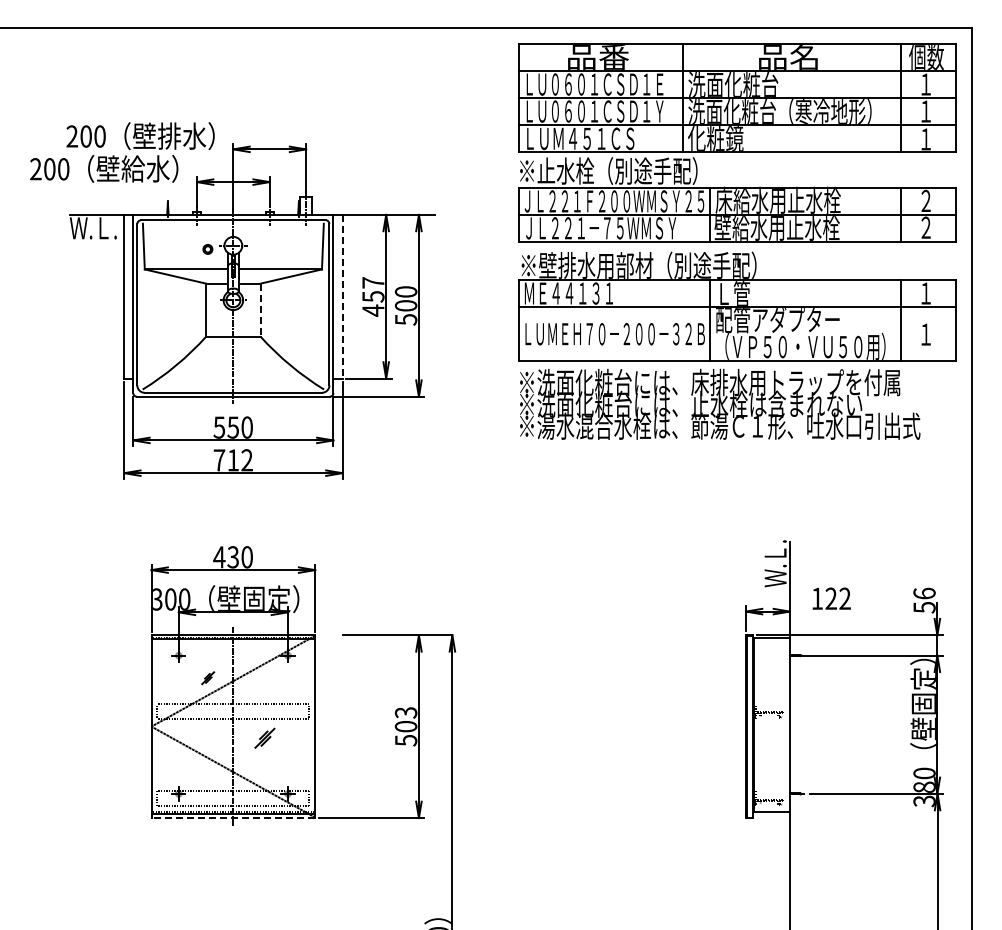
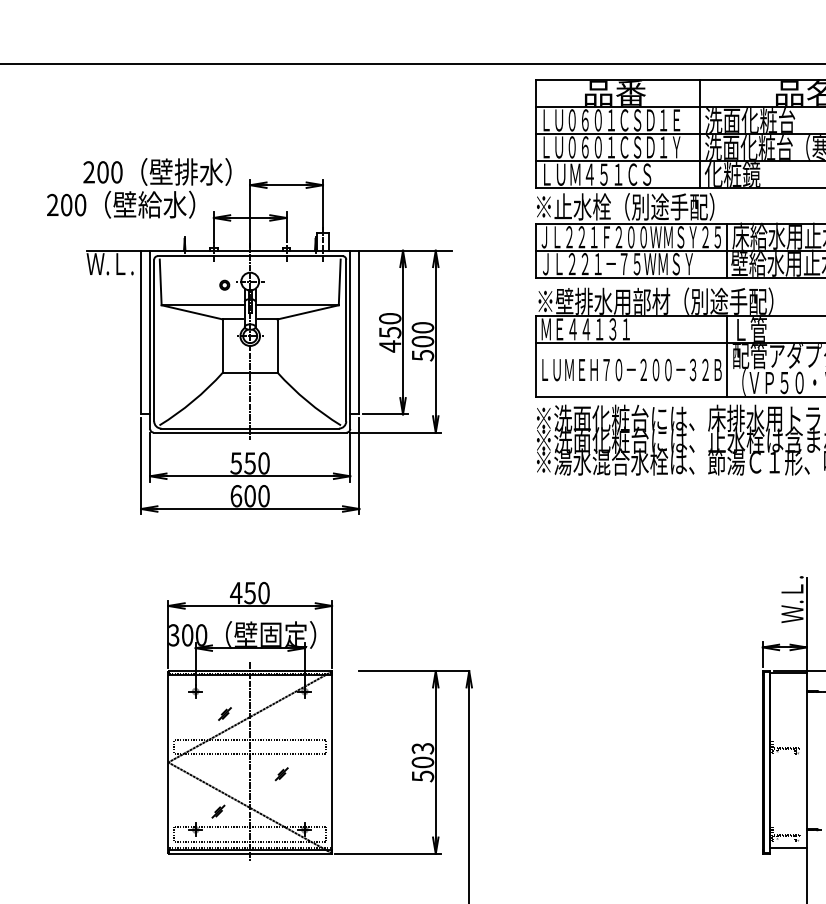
text: (373, 282) -> (390, 318), 457 -> 450
line: (342, 296) -> (359, 332), dashed -> solid
line: (260, 310) -> (277, 346), dashed -> solid
text: (232, 460) -> (249, 496), 712 -> 600
text: (233, 556) -> (250, 592), 430 -> 450
part: (264, 738) -> (281, 774), size x0.62
part: (201, 775) -> (218, 811), added
line: (232, 818) -> (249, 854), dashed -> solid

